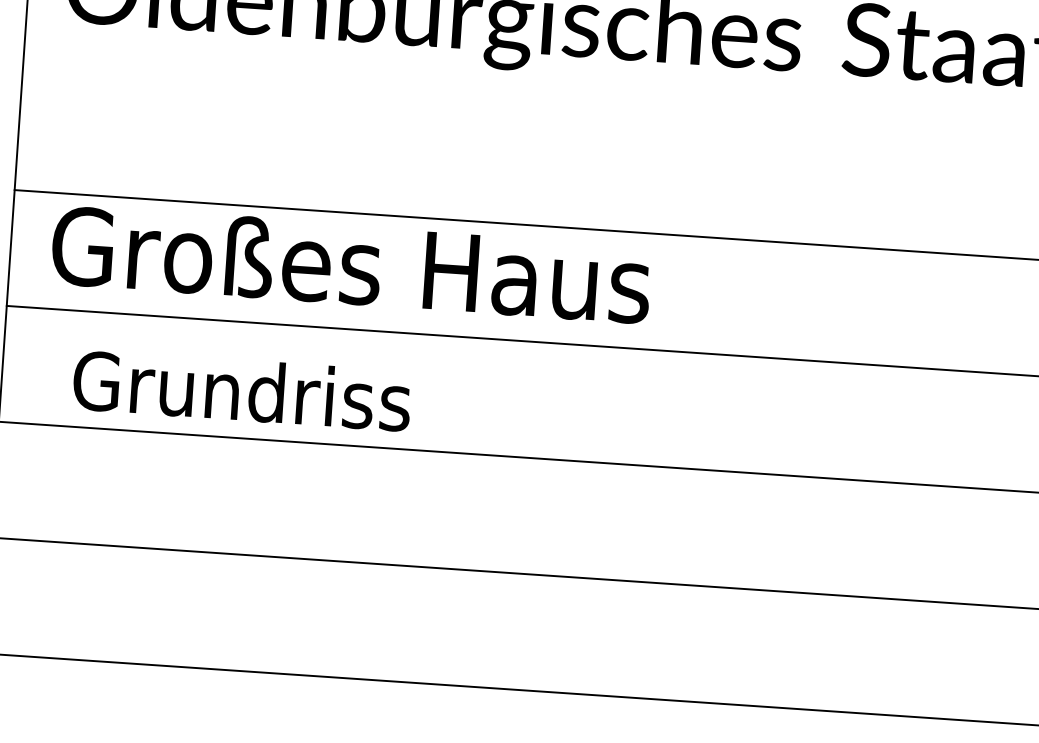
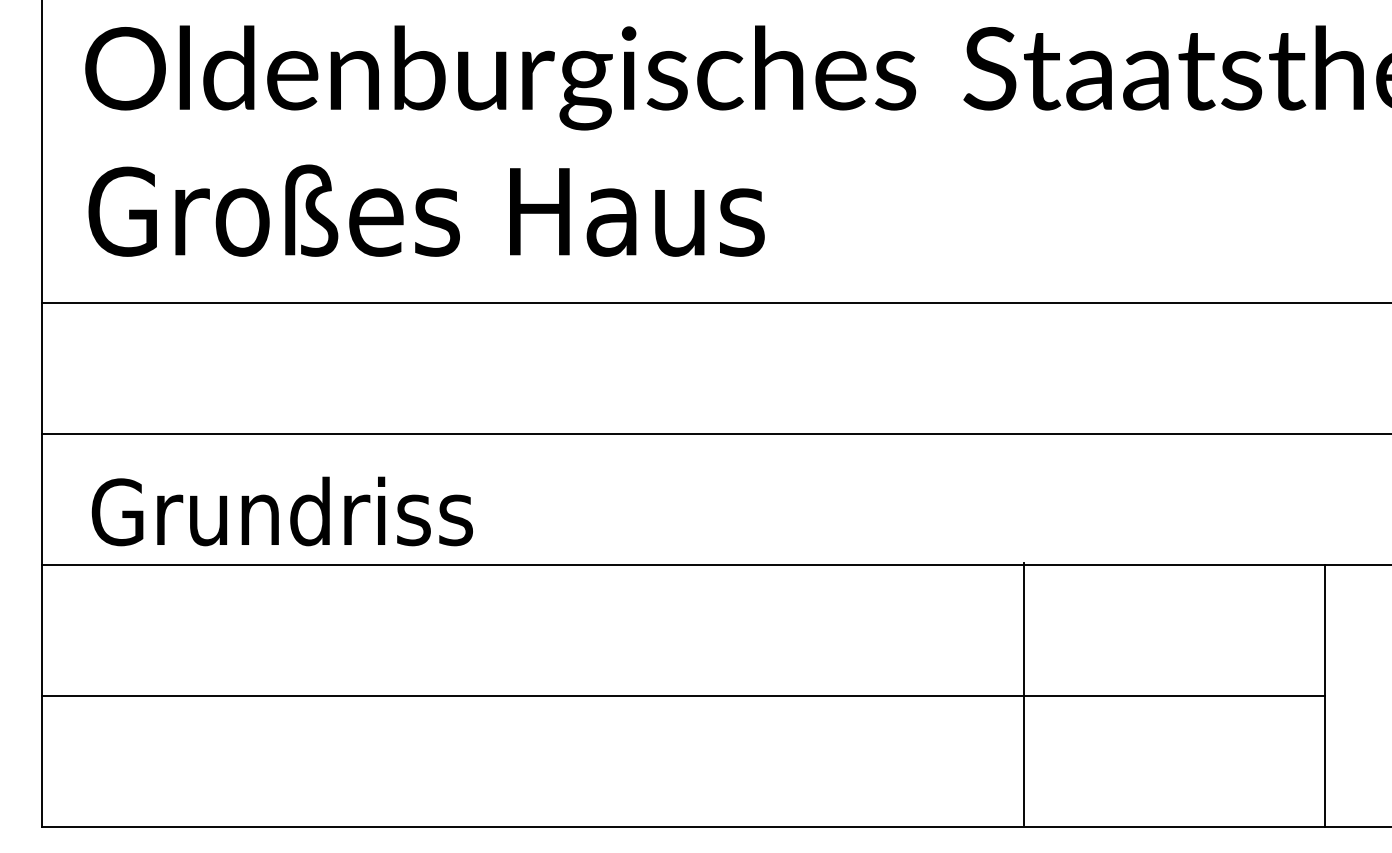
text: (351, 263) -> (426, 210), moved
text: (241, 390) -> (281, 511), moved
line: (859, 594) -> (1024, 693), added

